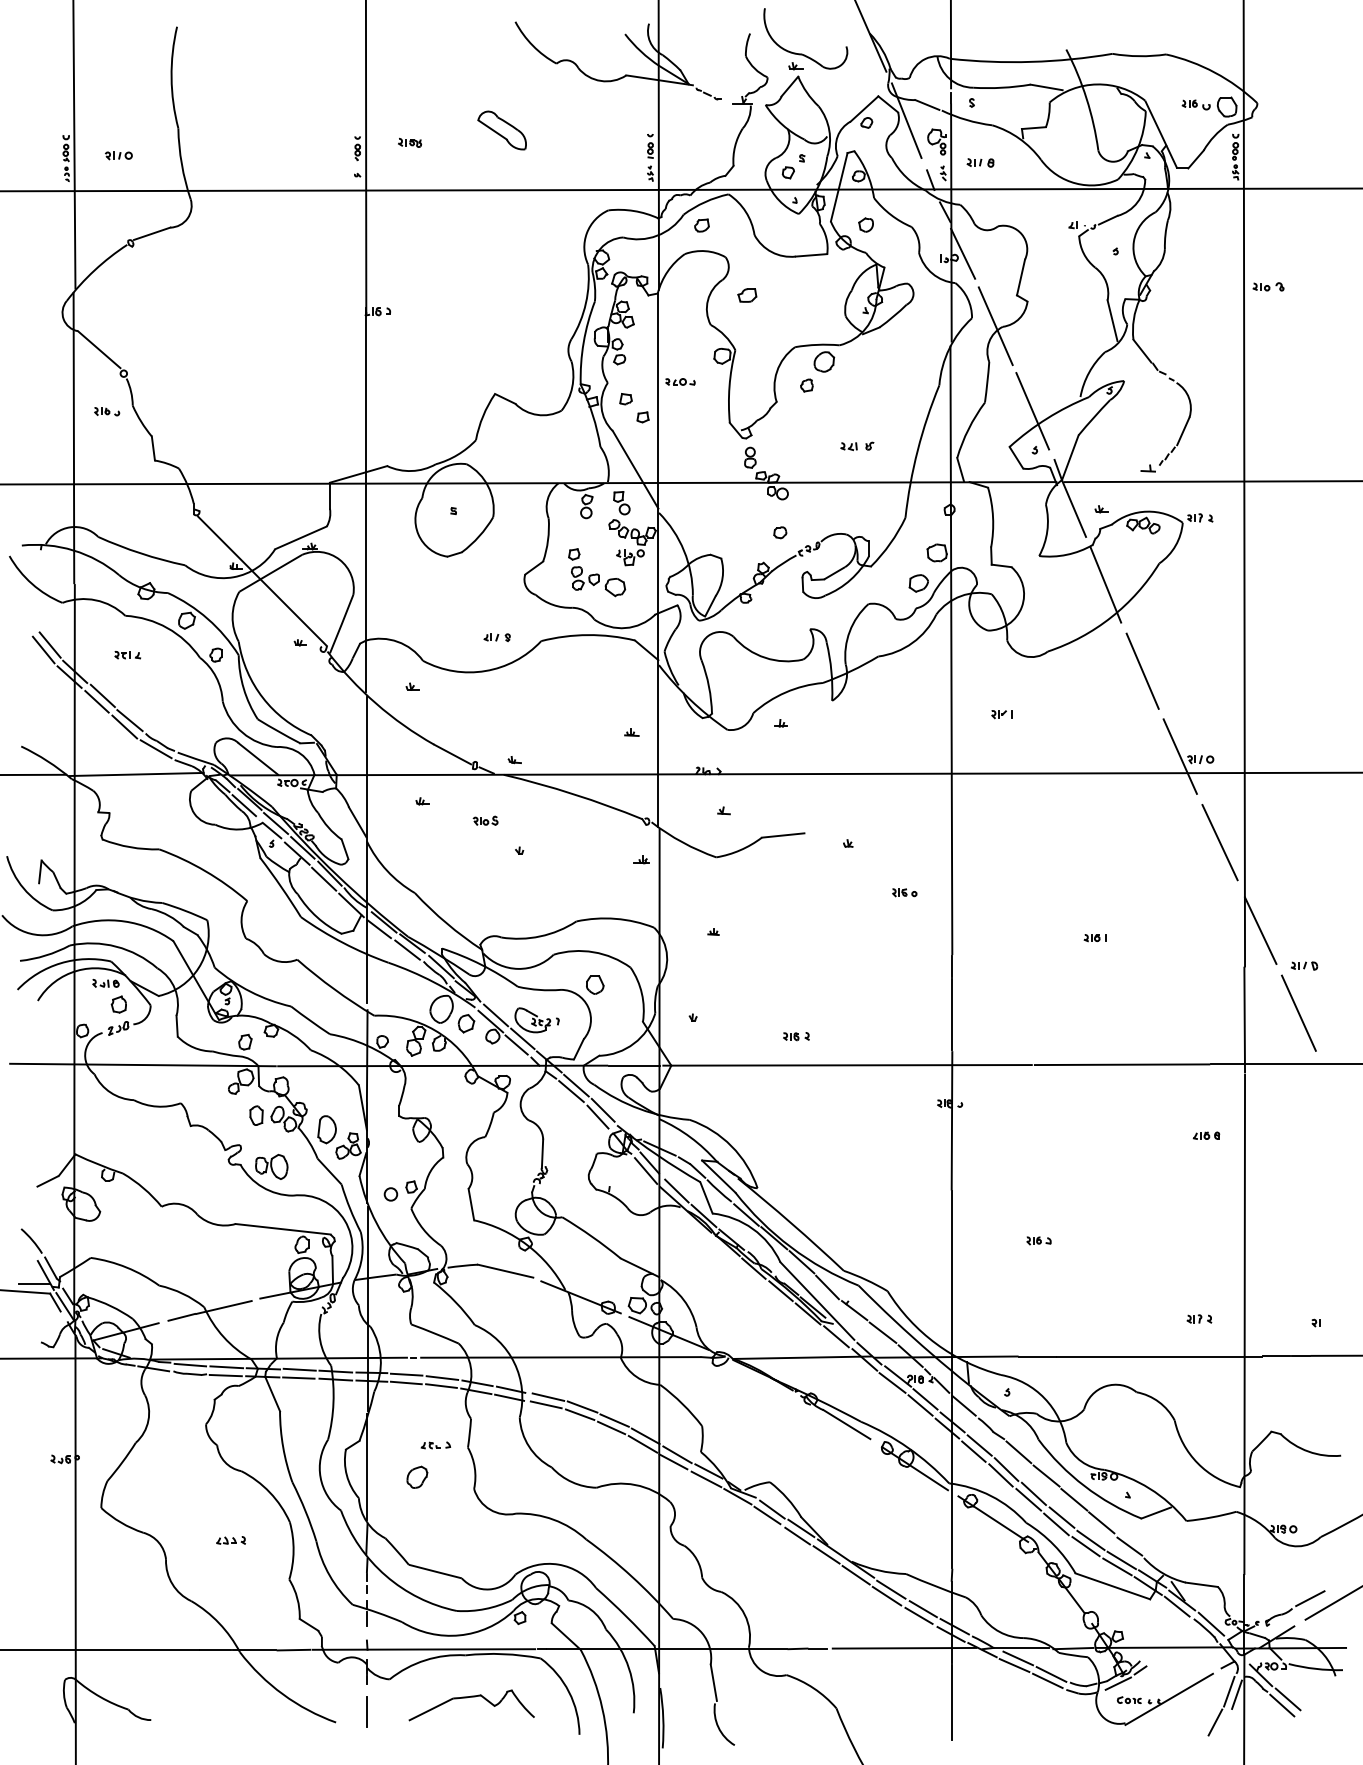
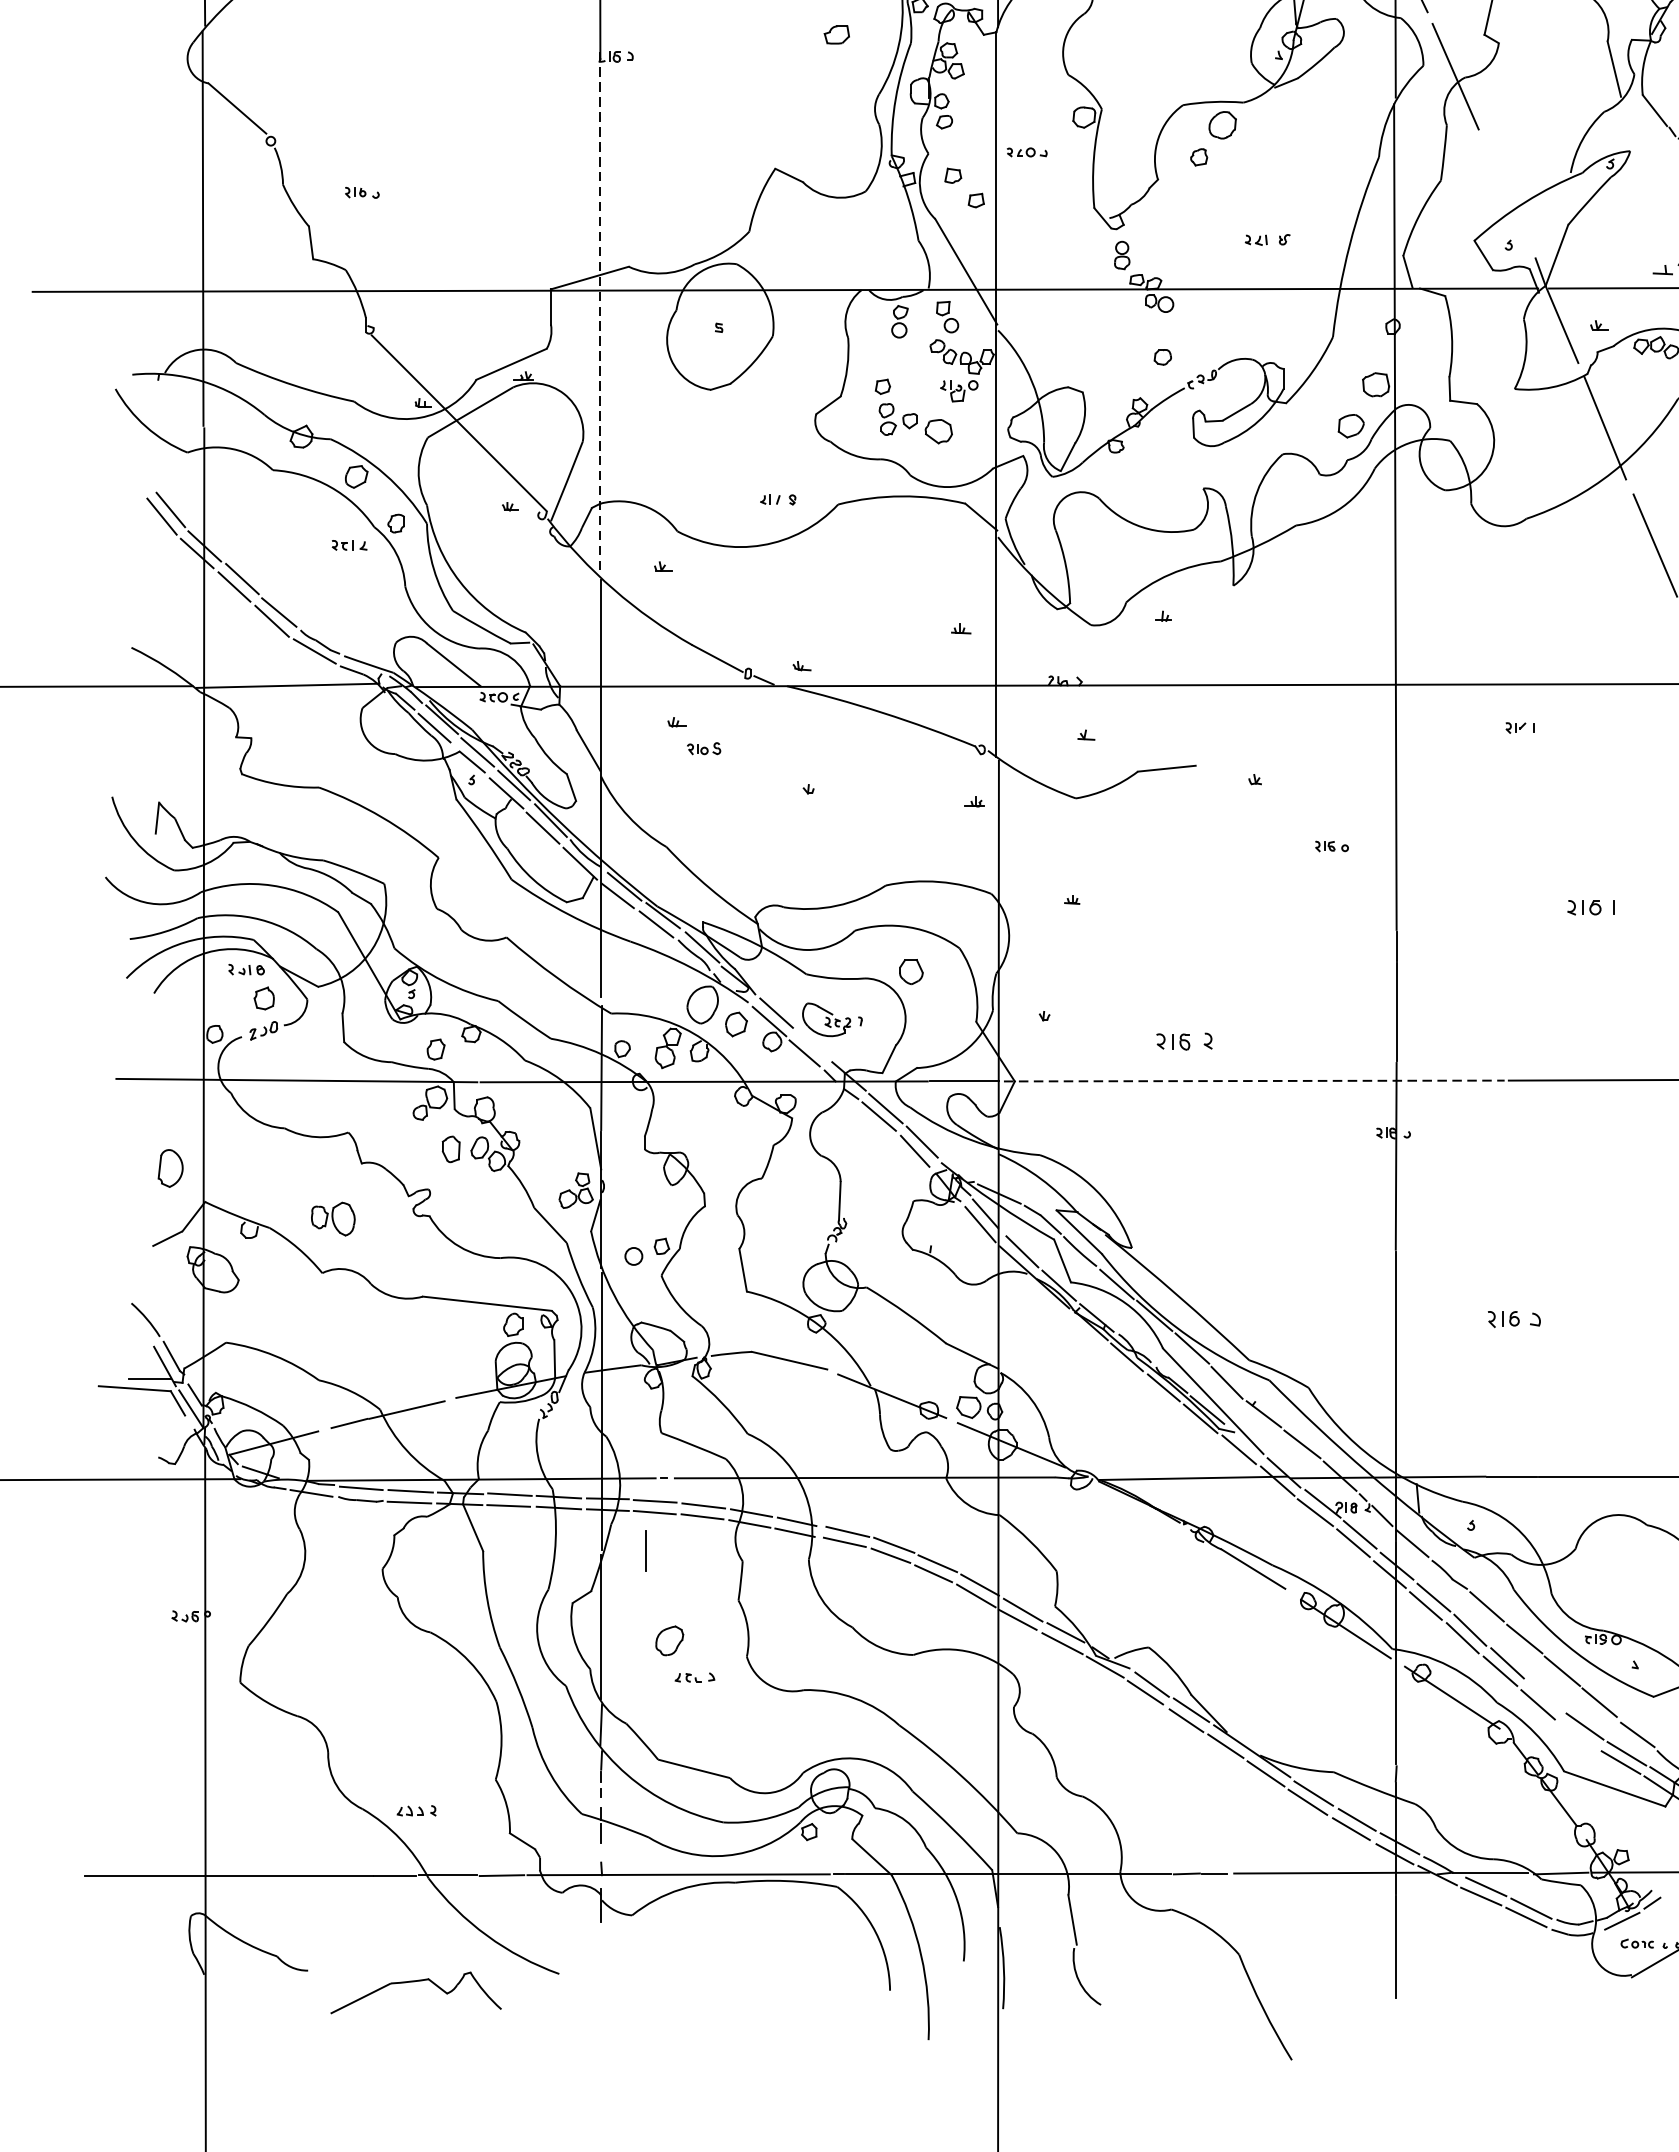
part: (747, 295) -> (837, 34), moved
part: (107, 411) -> (362, 192), moved
line: (1032, 411) -> (1505, 192), removed
line: (365, 500) -> (599, 313), solid -> dashed
part: (127, 655) -> (349, 545), moved
part: (1001, 714) -> (1519, 727), moved
part: (485, 820) -> (703, 748), moved
part: (1094, 938) -> (1589, 908), size x1.6
part: (796, 1036) -> (1184, 1041), size x1.6
line: (522, 1038) -> (812, 1044), removed
line: (848, 1065) -> (1255, 1081), solid -> dashed
part: (326, 1129) -> (169, 1168), moved
part: (271, 1166) -> (332, 1218), moved
part: (1038, 1240) -> (1513, 1319), size x1.6
part: (435, 1445) -> (694, 1677), moved
line: (1061, 1517) -> (1544, 1695), removed
part: (230, 1540) -> (415, 1810), moved
line: (1085, 1546) -> (1577, 1734), removed
part: (471, 1697) -> (415, 1982), moved
line: (366, 1711) -> (645, 1550), moved

